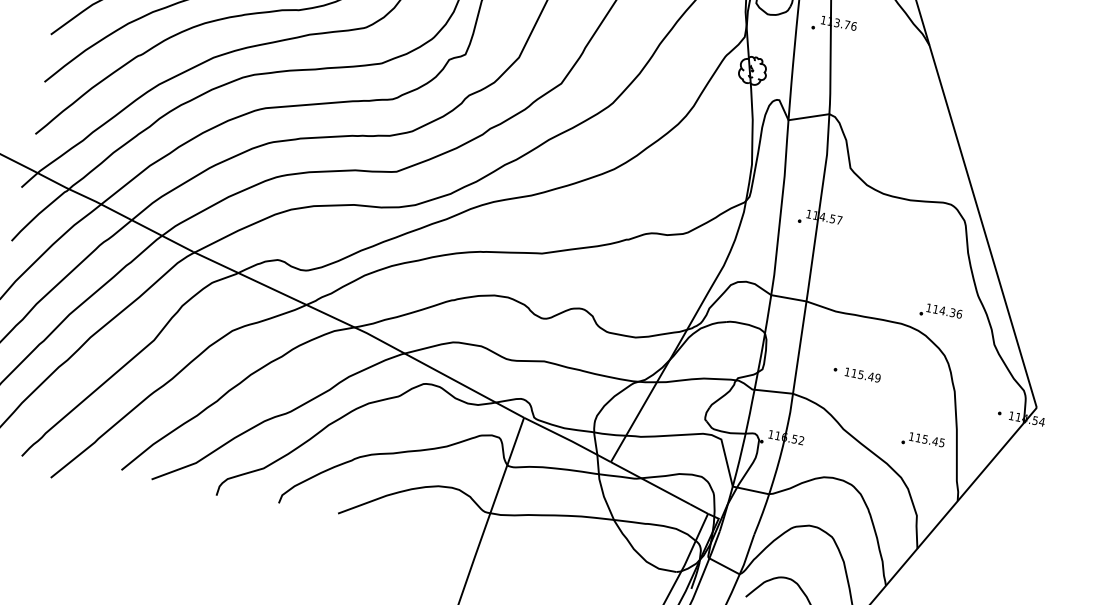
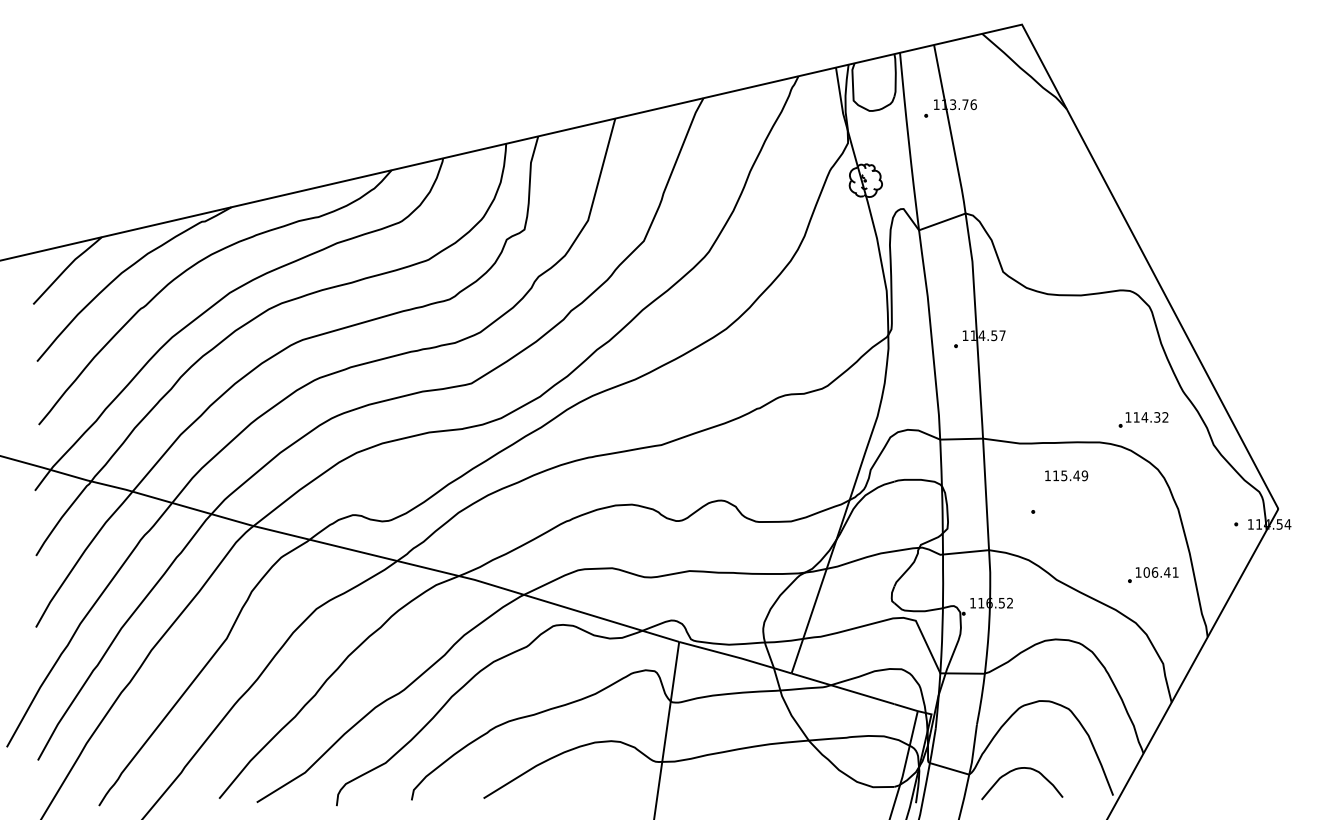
text: (959, 314) -> (1165, 417), 114.36 -> 114.32
text: (862, 374) -> (1066, 475), moved
text: (929, 440) -> (1160, 572), 115.45 -> 106.41

